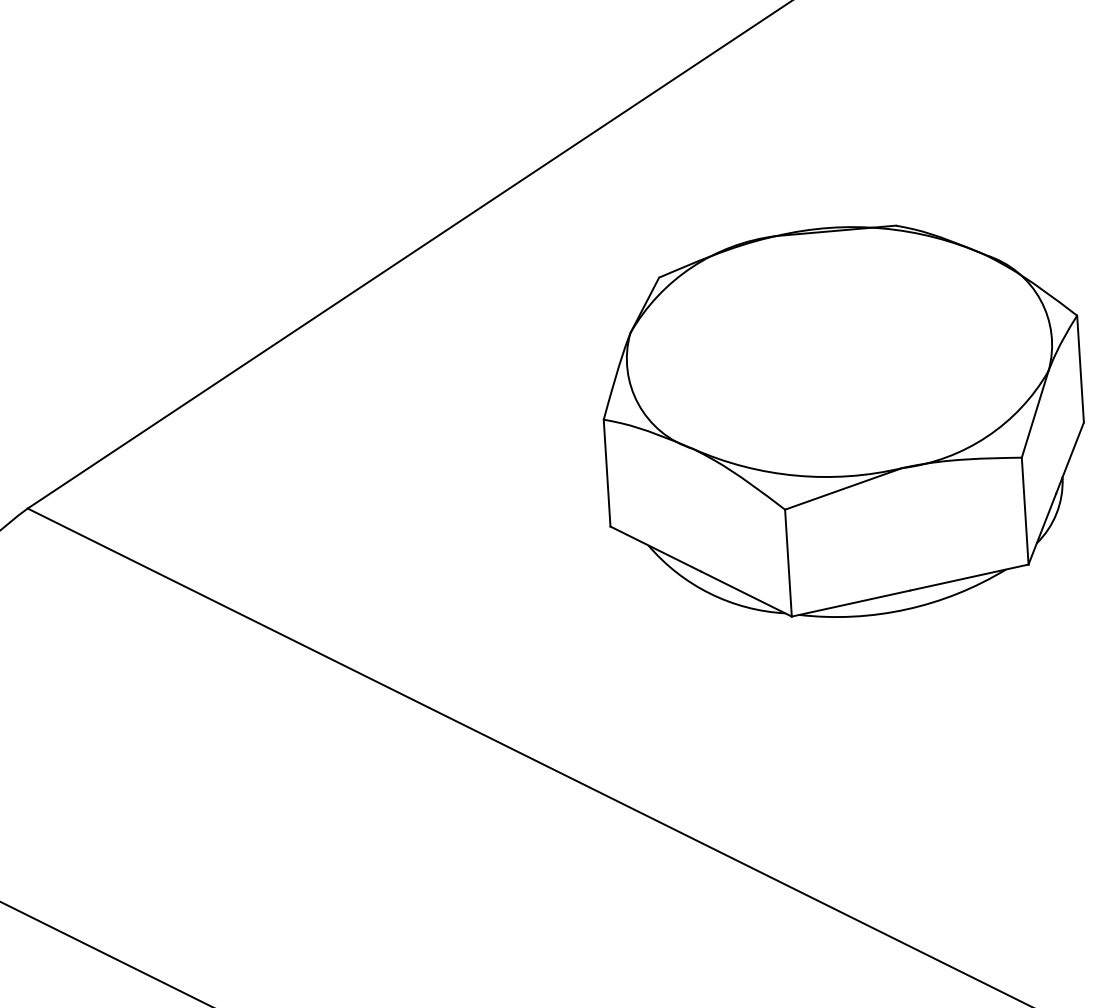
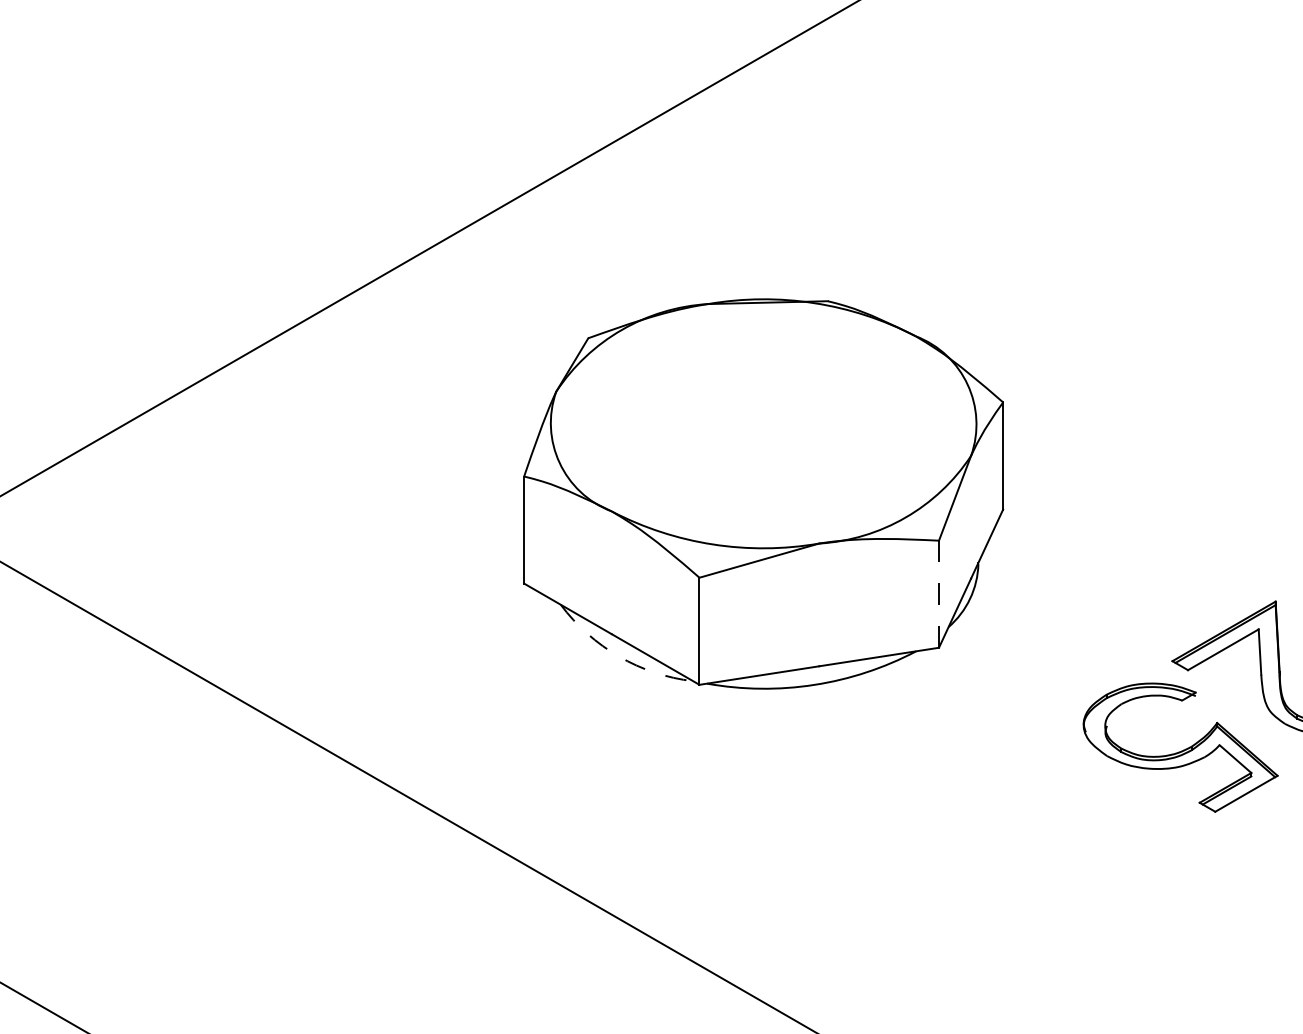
line: (1025, 511) -> (939, 594), solid -> dashed
arc: (710, 593) -> (619, 656), solid -> dashed

